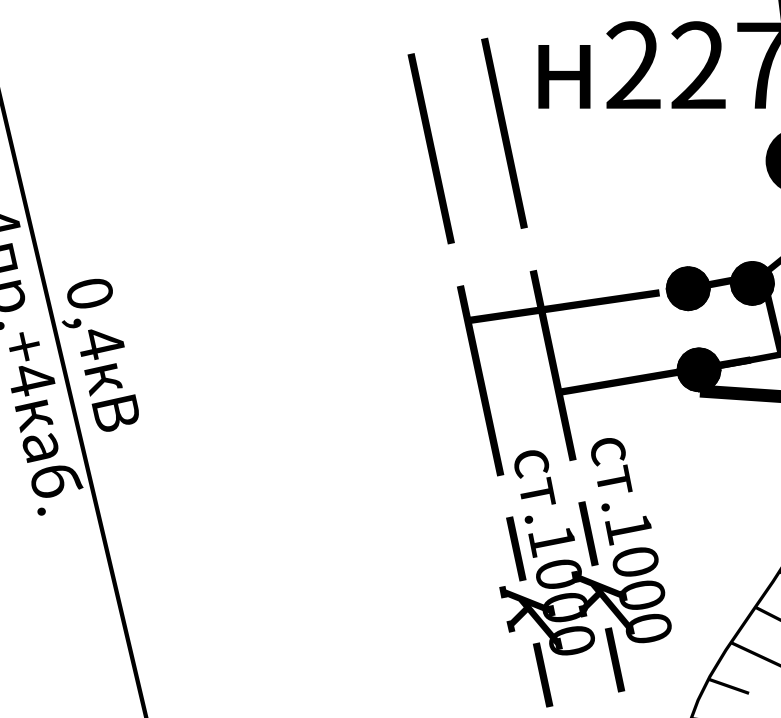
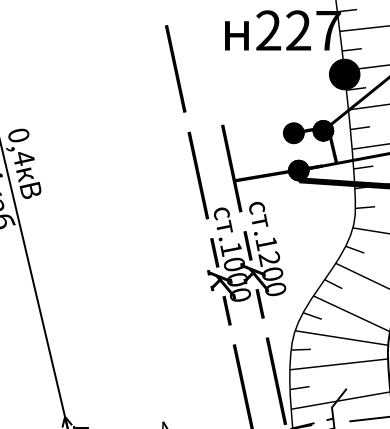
line: (502, 132) -> (208, 61), removed
fill: (563, 306) -> (236, 141), removed
text: (635, 561) -> (269, 258), .1000 -> .1200

